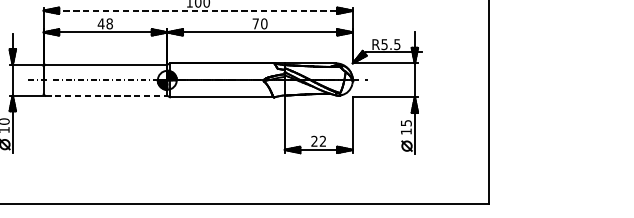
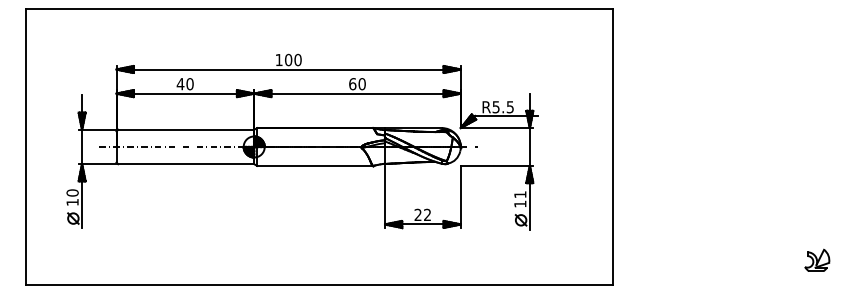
line: (199, 10) -> (289, 69), dashed -> solid
text: (109, 23) -> (189, 83), 48 -> 40
text: (255, 24) -> (352, 84), 70 -> 60
line: (106, 96) -> (186, 164), dashed -> solid
text: (406, 122) -> (520, 194), 15 -> 11

